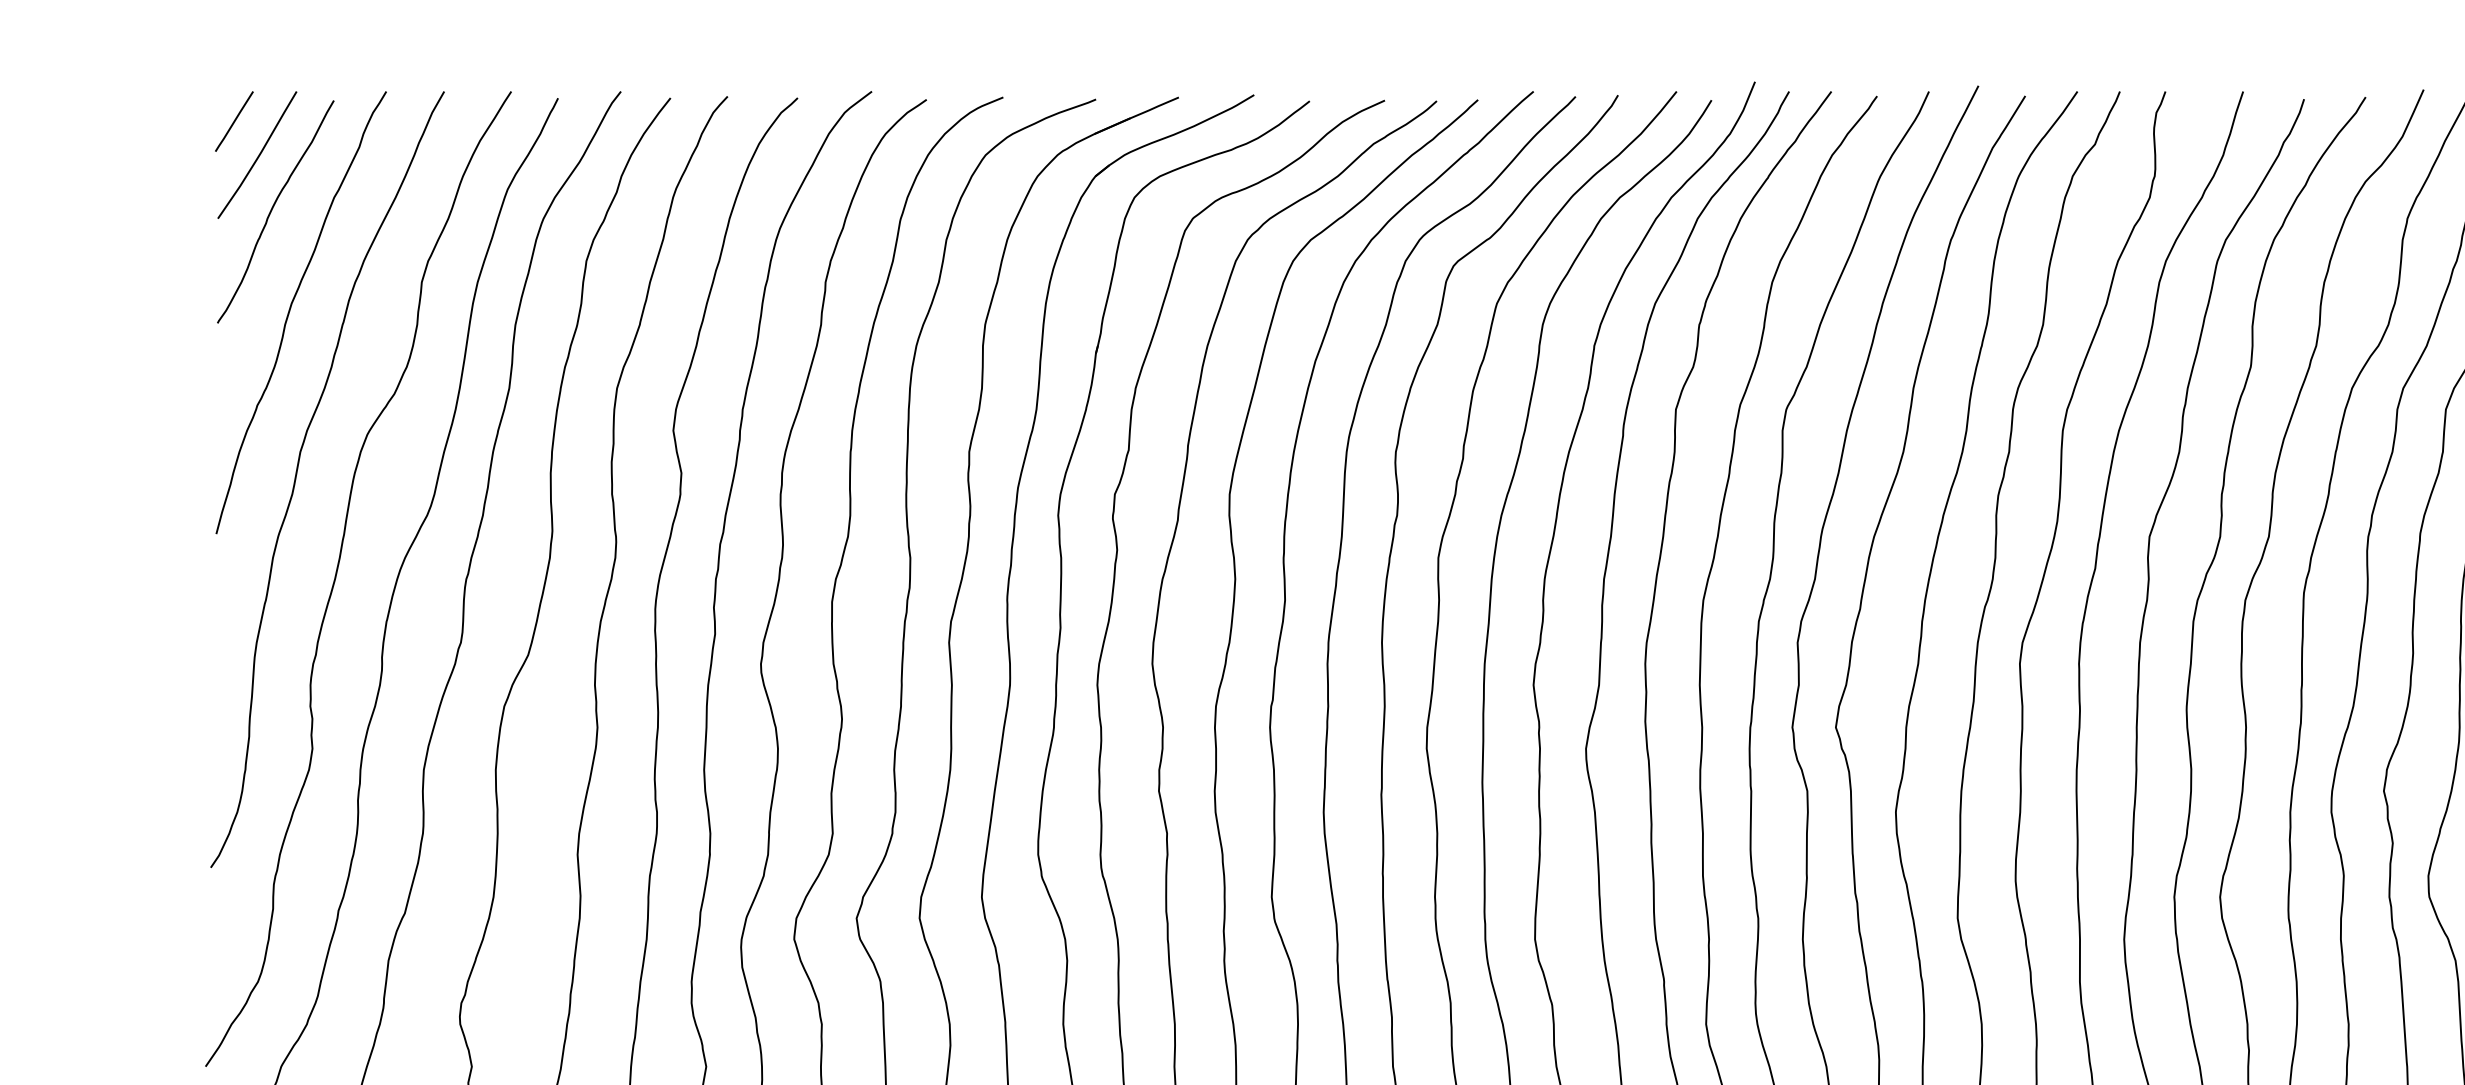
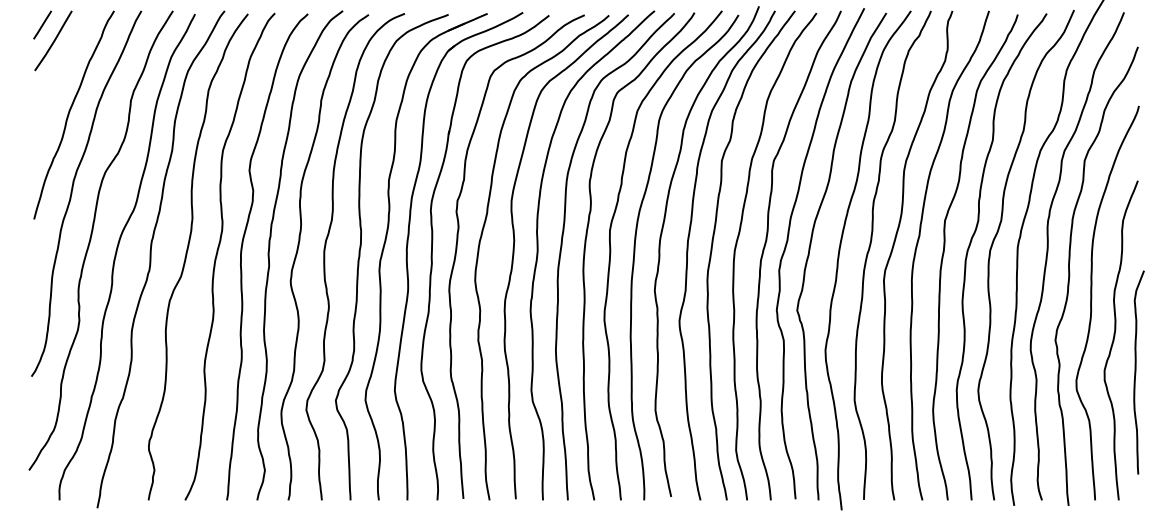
curve: (274, 209) -> (61, 66), removed

